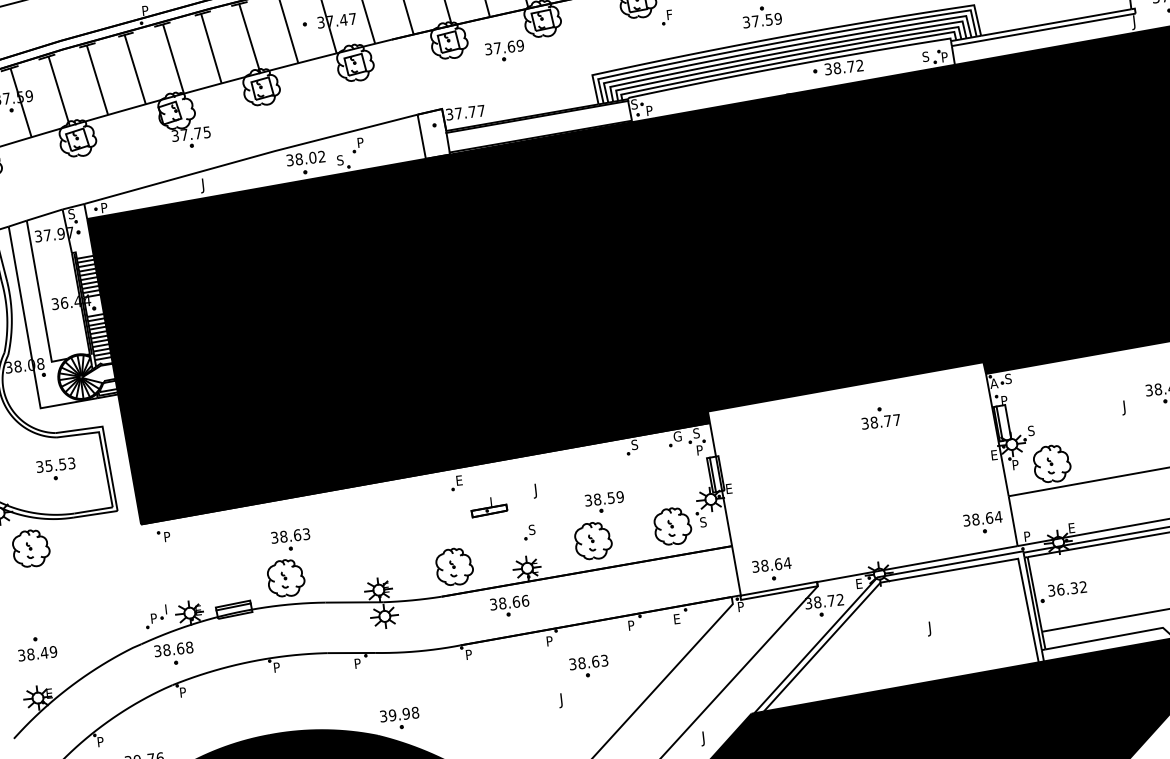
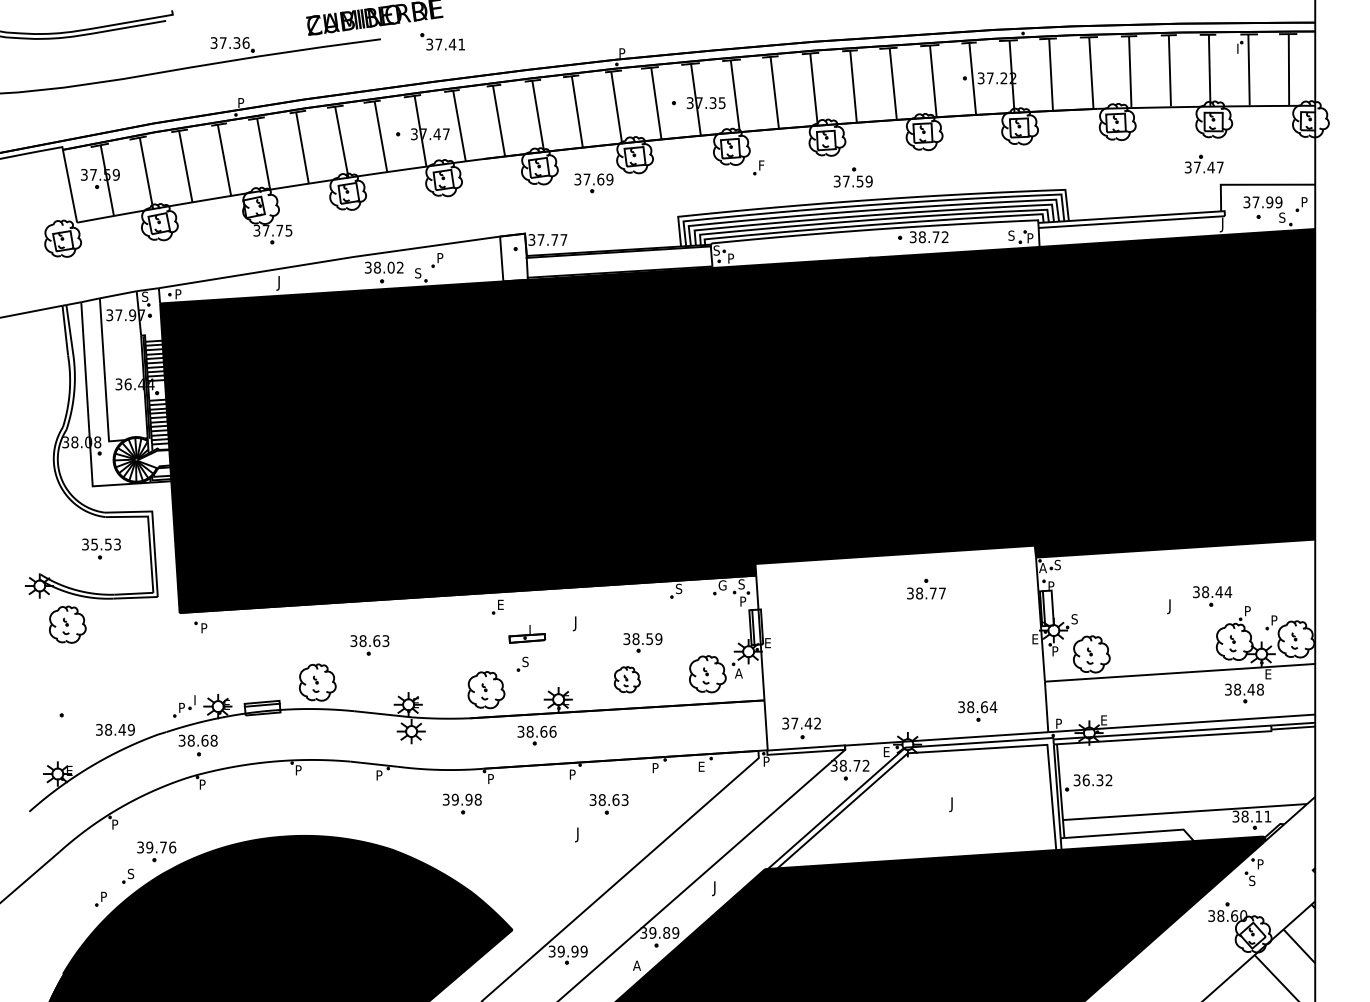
text: (703, 522) -> (738, 673), S -> A
part: (983, 523) -> (977, 711), moved
part: (529, 531) -> (522, 663), moved
part: (290, 540) -> (369, 645), moved
part: (593, 540) -> (627, 679), size x0.7
text: (776, 564) -> (806, 723), 38.64 -> 37.42
text: (37, 653) -> (115, 729), moved
part: (399, 718) -> (461, 803), moved

